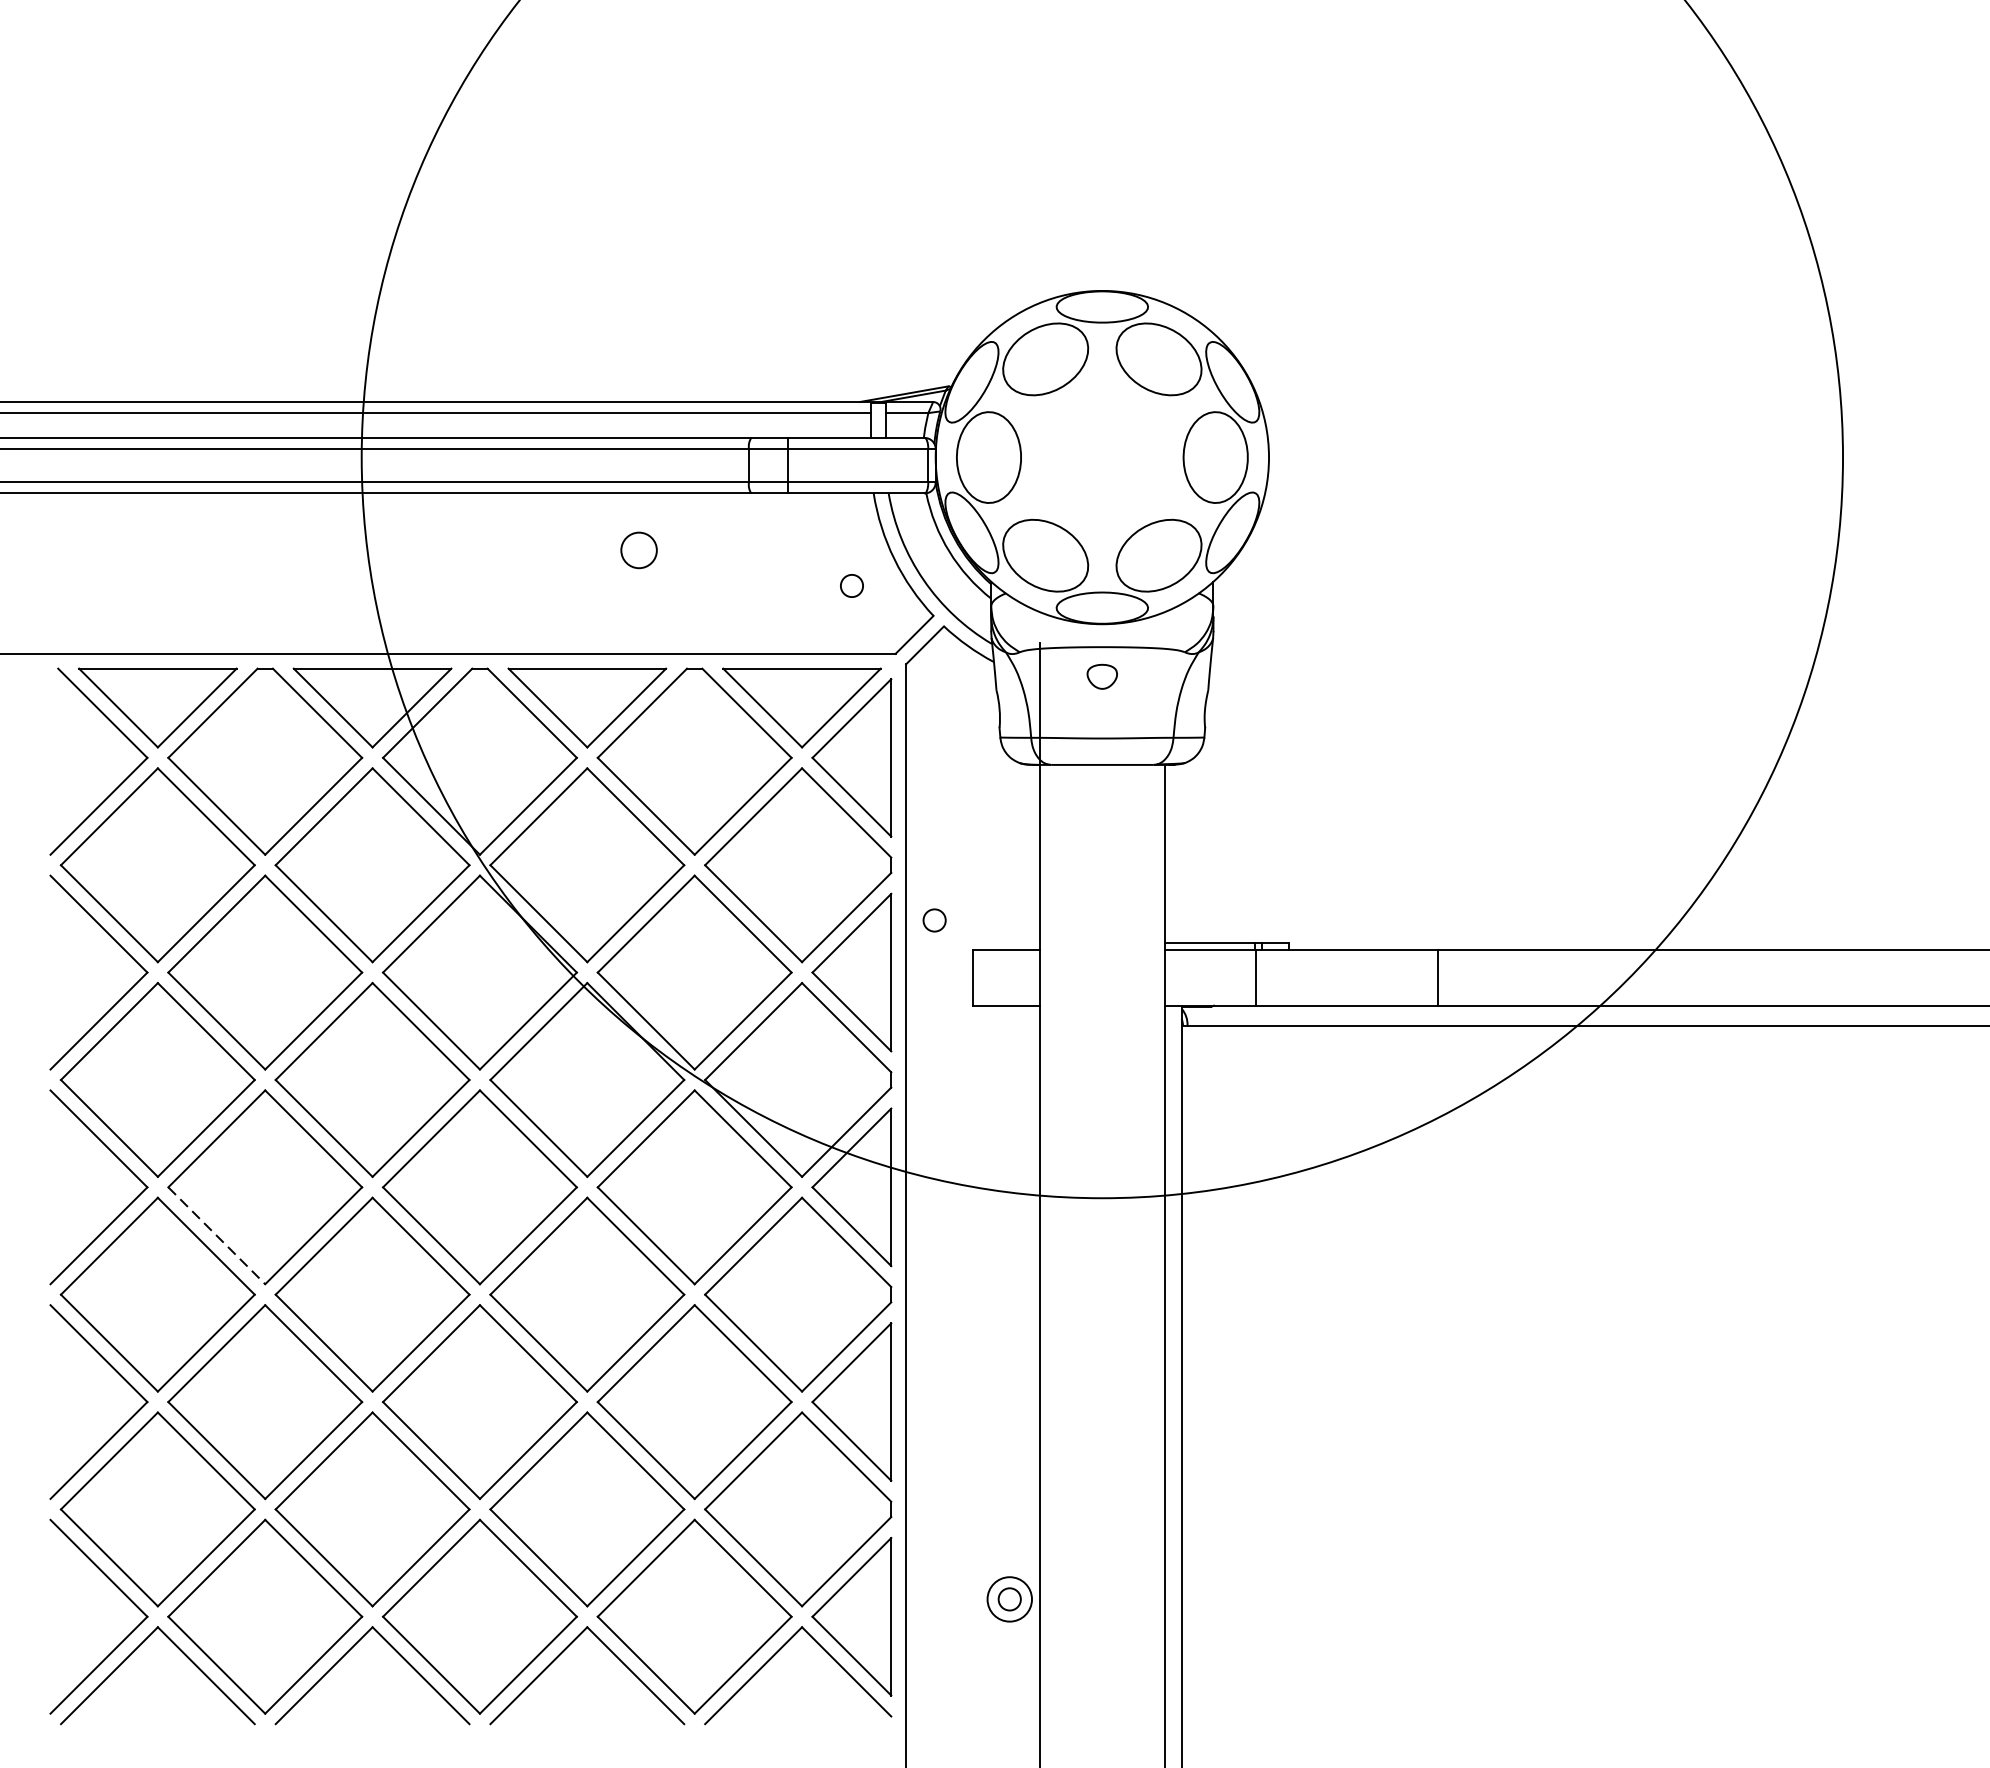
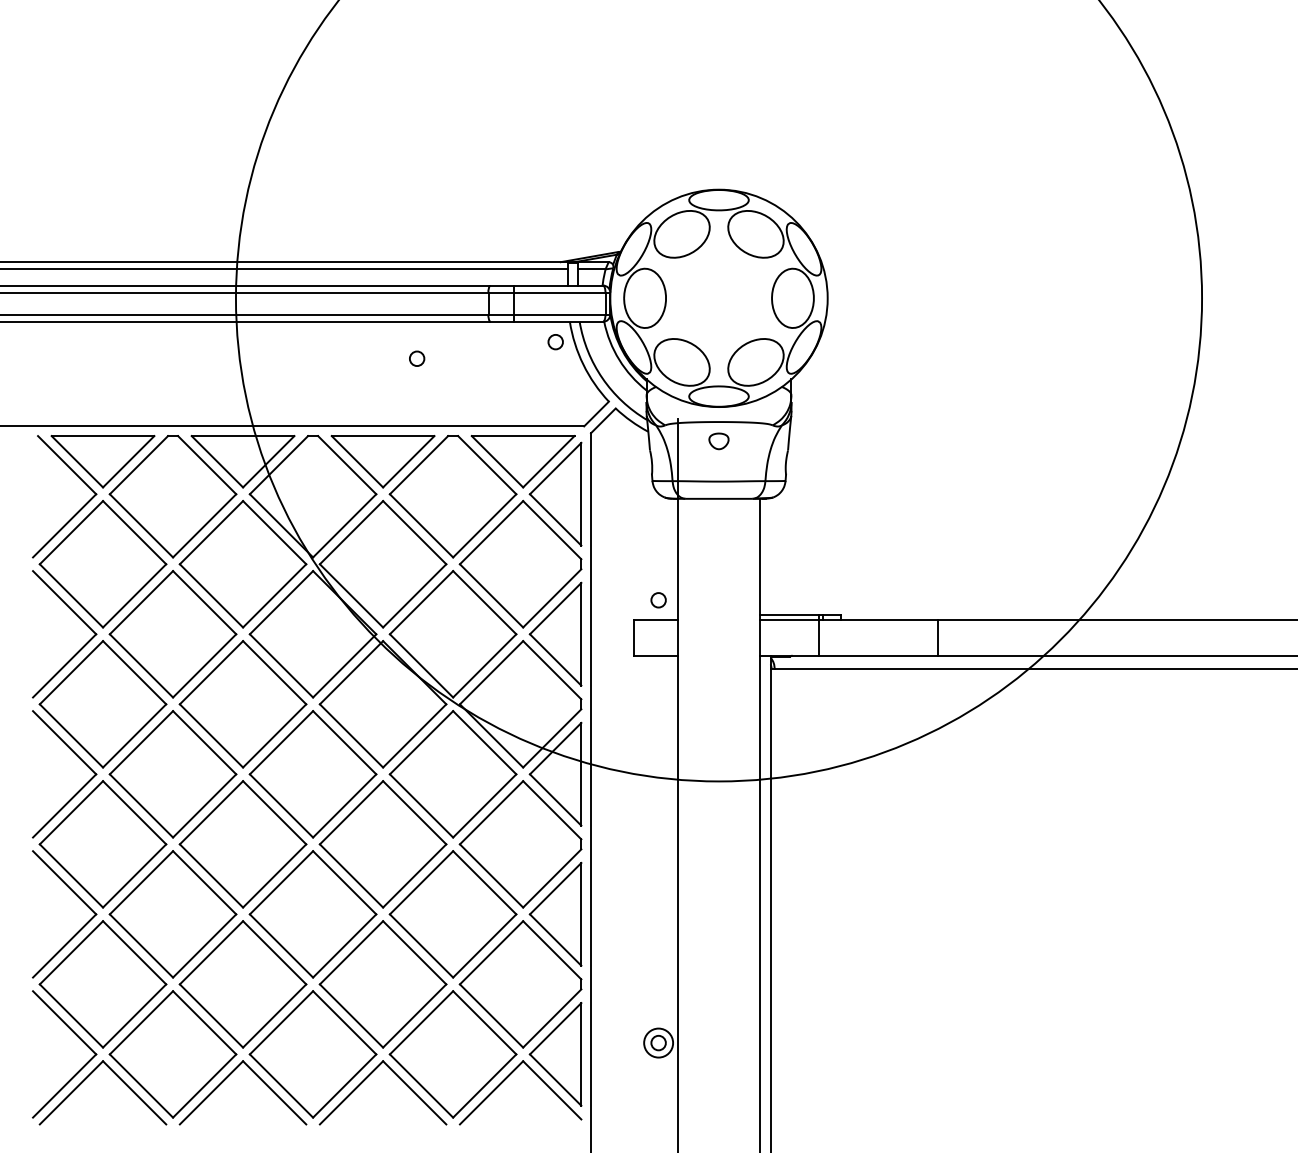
circle: (640, 549) -> (417, 358), size x0.62
circle: (851, 586) -> (555, 342), moved
circle: (934, 920) -> (658, 600), moved
line: (216, 1235) -> (141, 805), dashed -> solid

